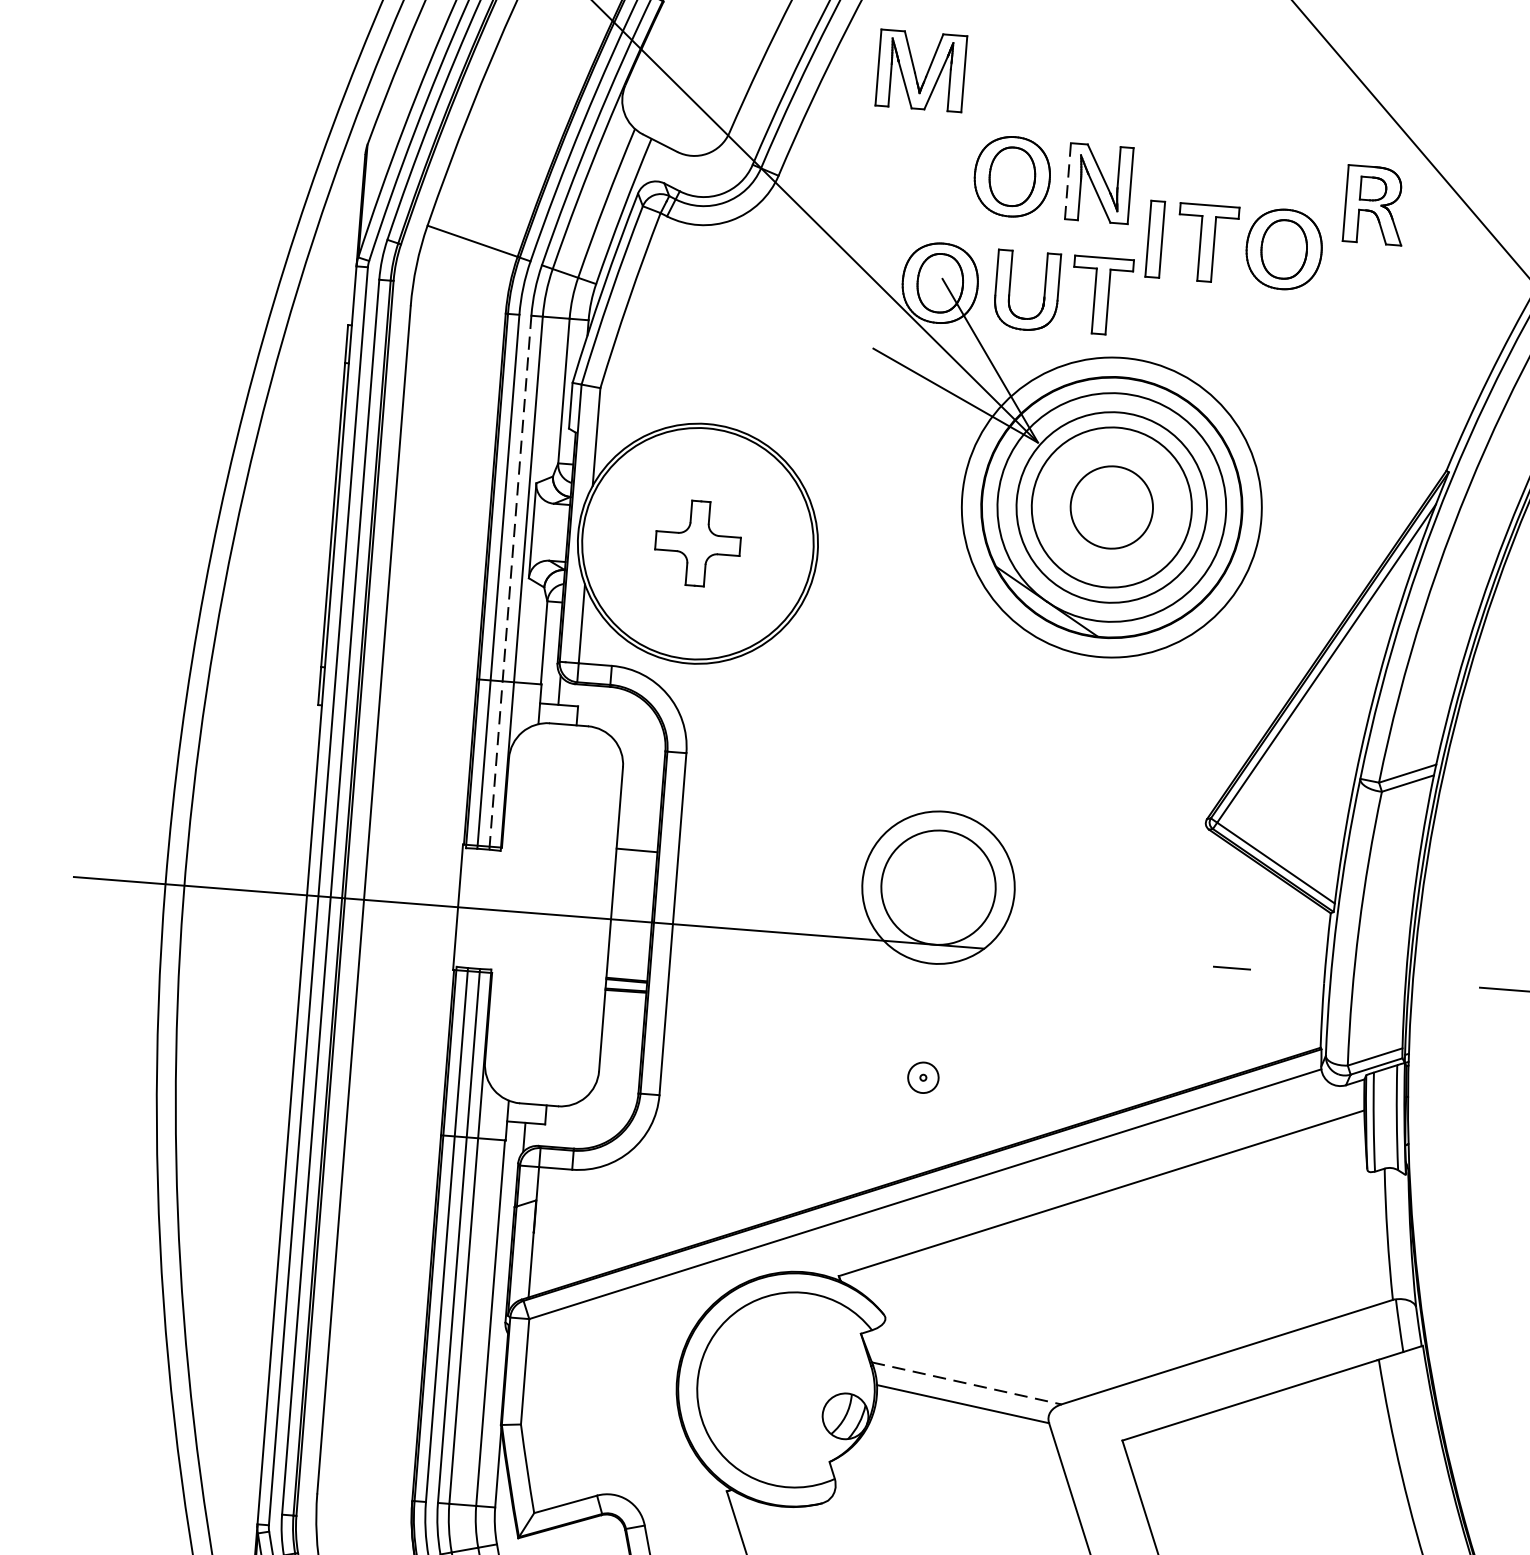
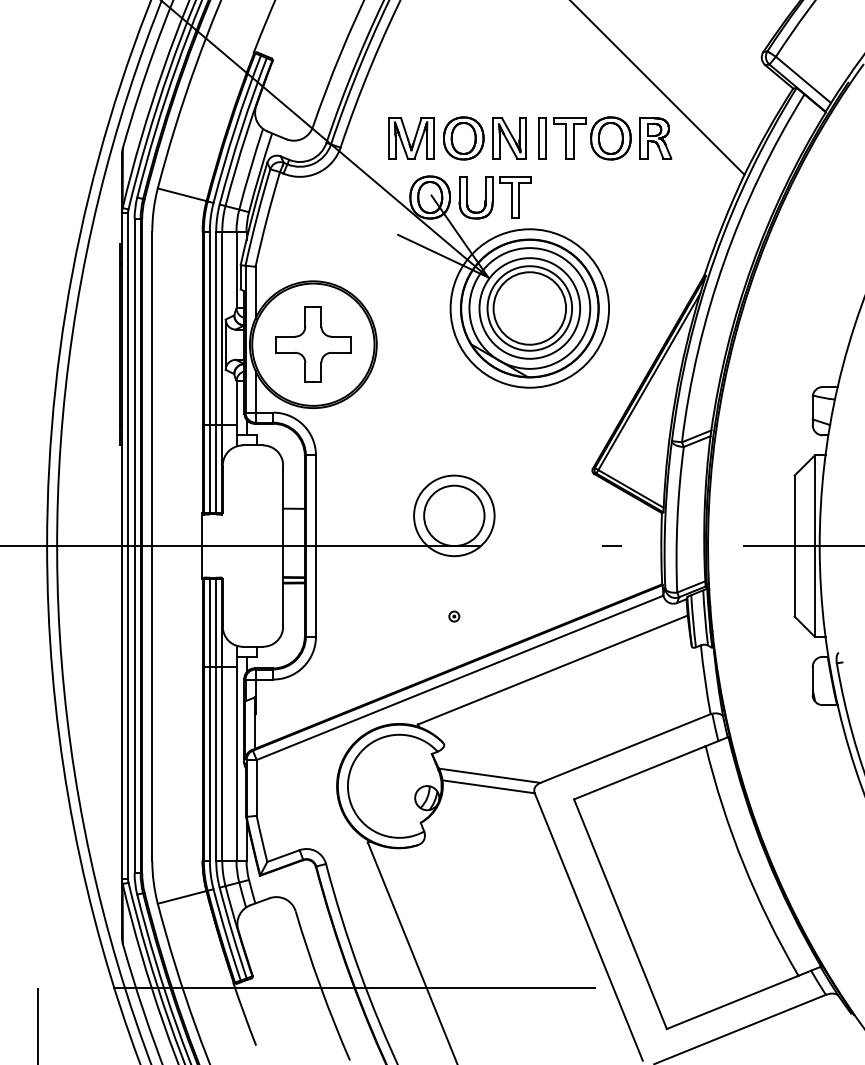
part: (921, 70) -> (411, 138), moved
line: (1068, 179) -> (493, 137), dashed -> solid
part: (1234, 245) -> (584, 138), moved
circle: (1111, 507) -> (529, 308), size x1.67
part: (698, 543) -> (313, 344), size x1.67
line: (510, 583) -> (216, 373), dashed -> solid
part: (923, 1077) -> (454, 616), size x0.62
line: (968, 1383) -> (490, 775), dashed -> solid

